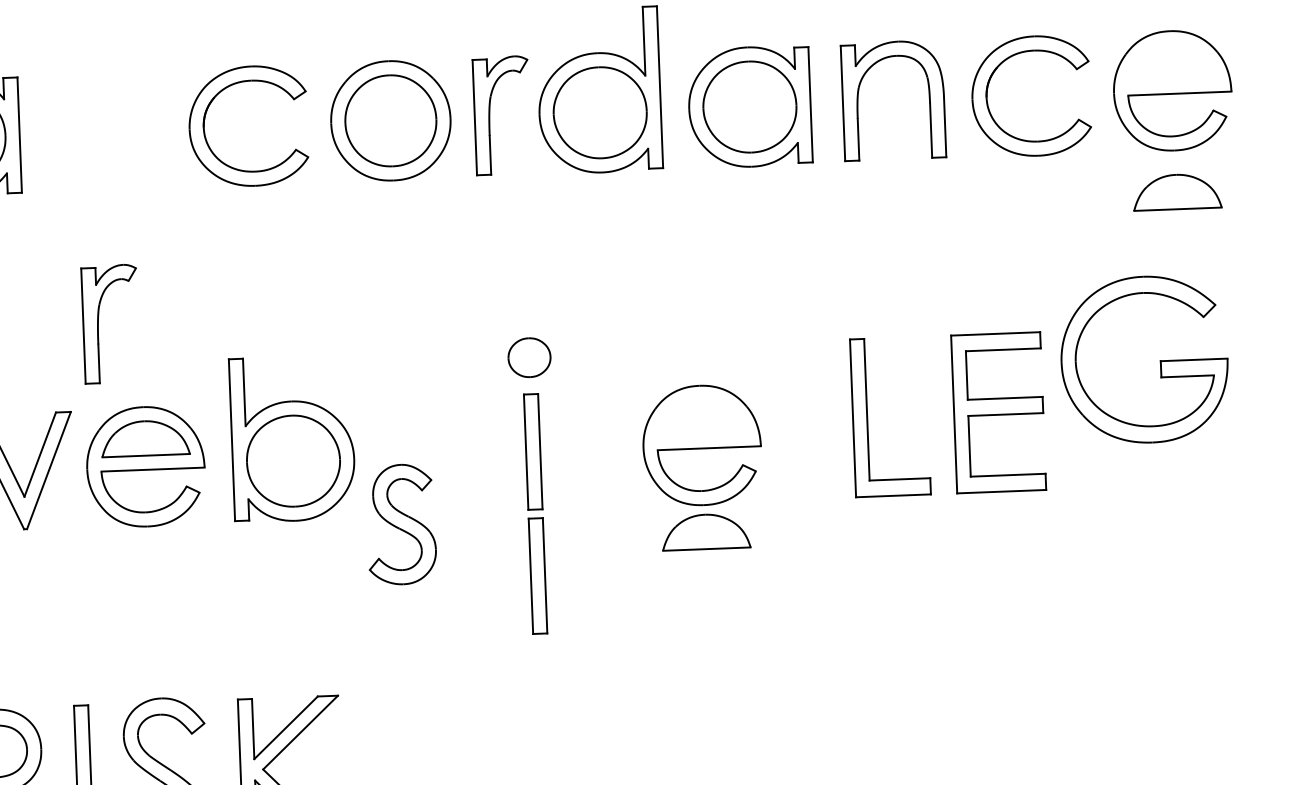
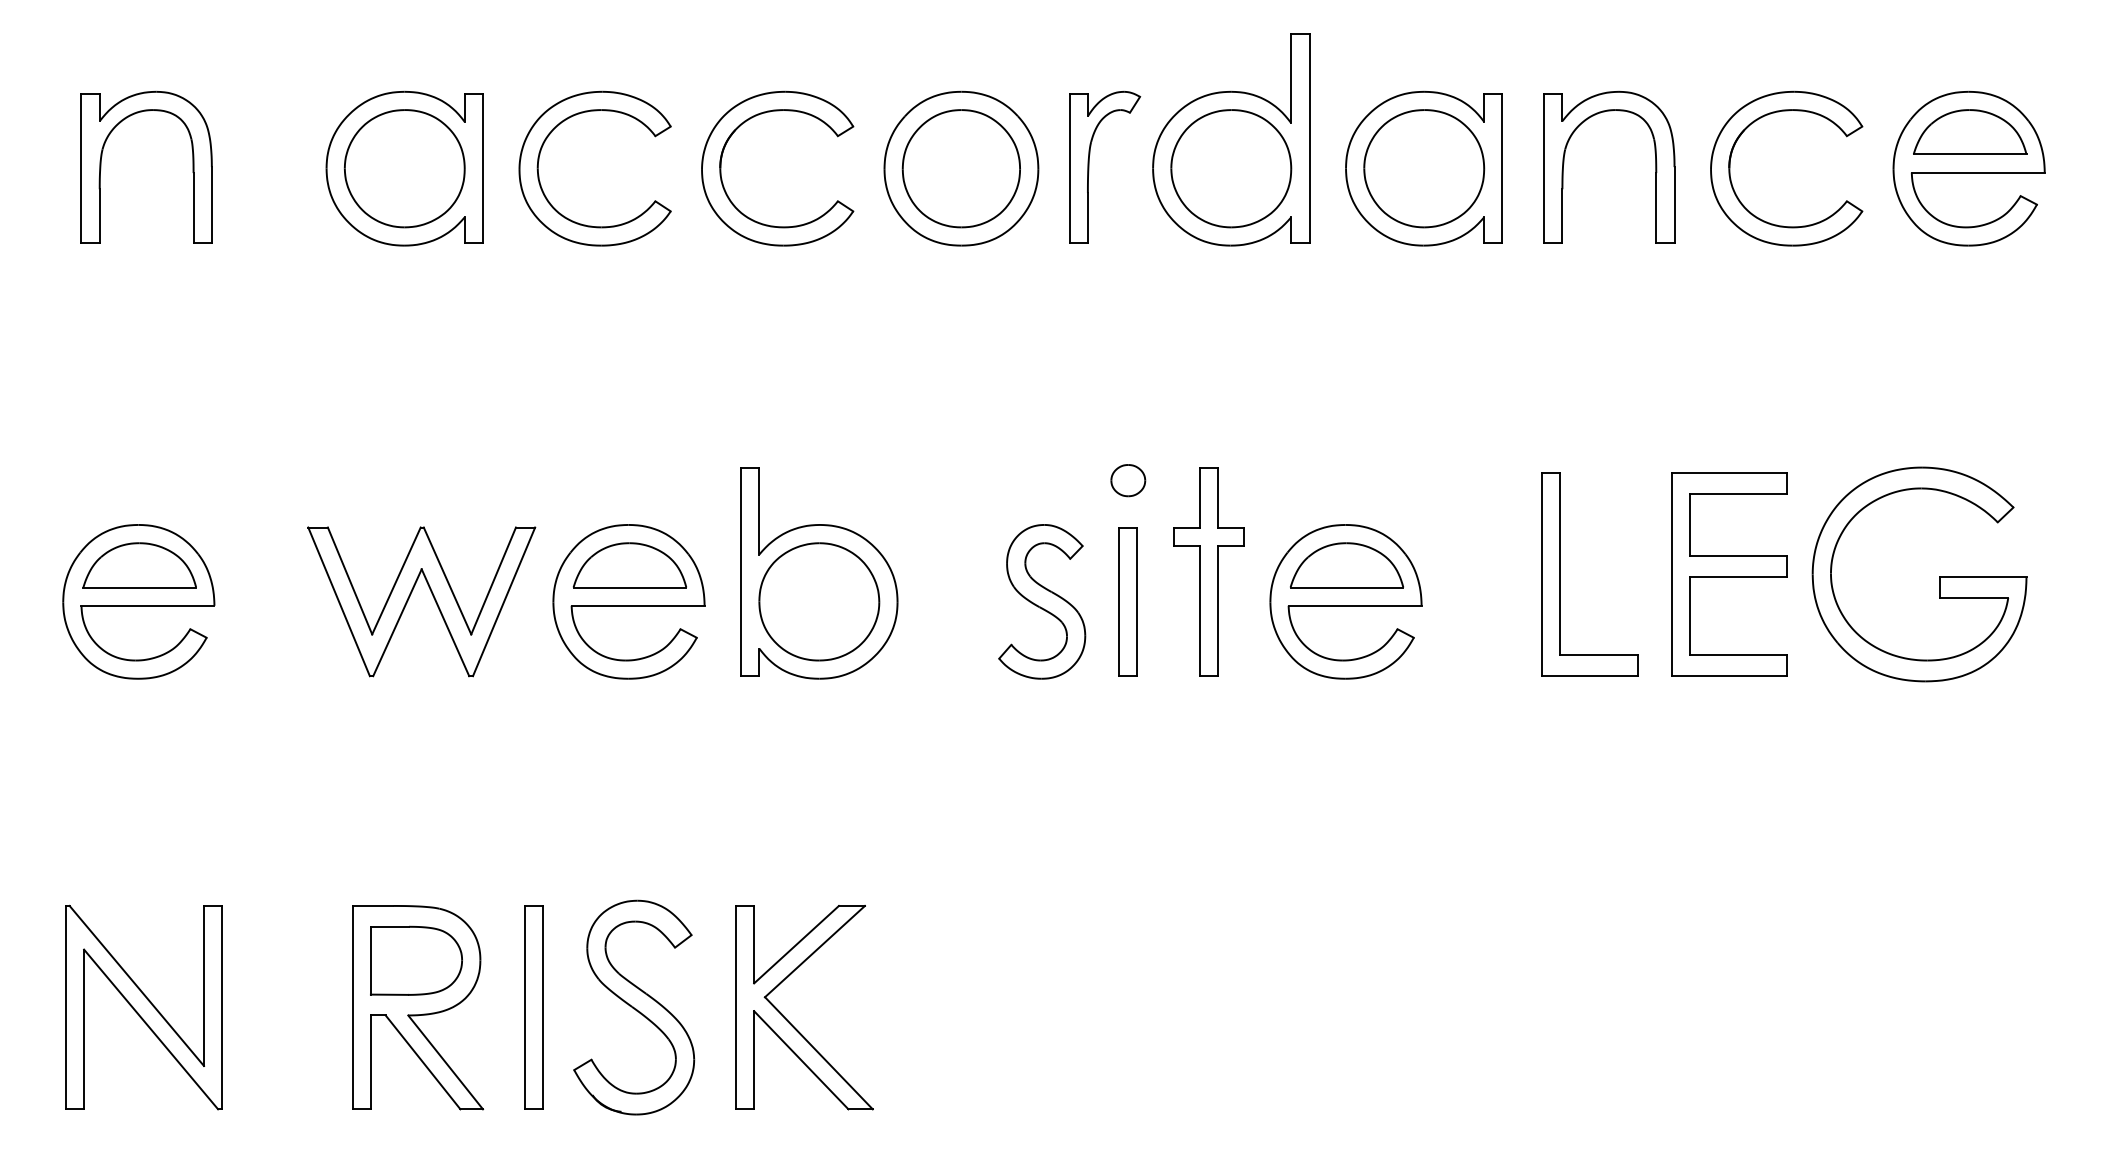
part: (77, 99) -> (559, 125), added
part: (1177, 191) -> (1970, 131), moved
part: (98, 324) -> (575, 416), removed
part: (529, 357) -> (1128, 480), size x0.62
part: (1160, 360) -> (1939, 576), moved
part: (594, 425) -> (1208, 571), added
part: (401, 524) -> (1042, 601), moved
part: (705, 532) -> (1346, 565), moved
part: (537, 575) -> (1127, 761), removed

